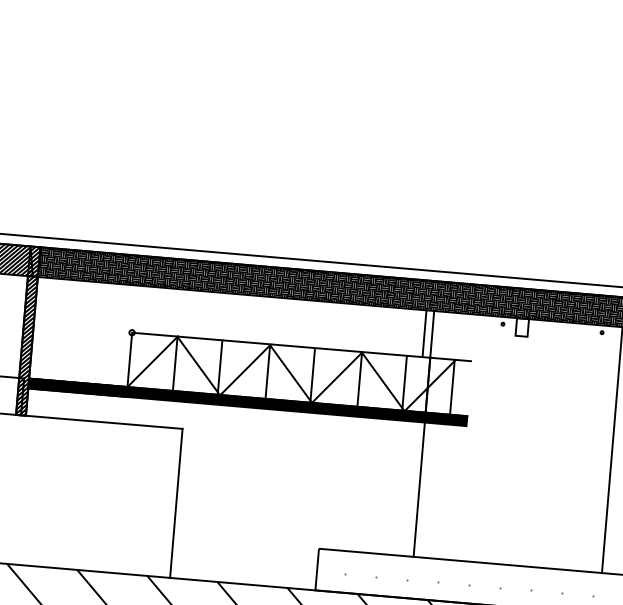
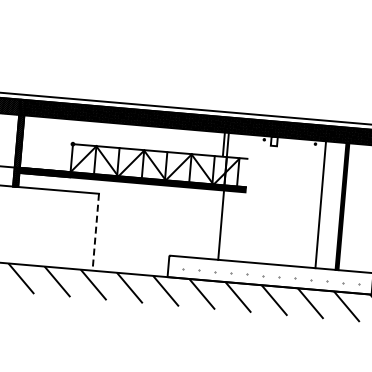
line: (175, 503) -> (95, 232), solid -> dashed

